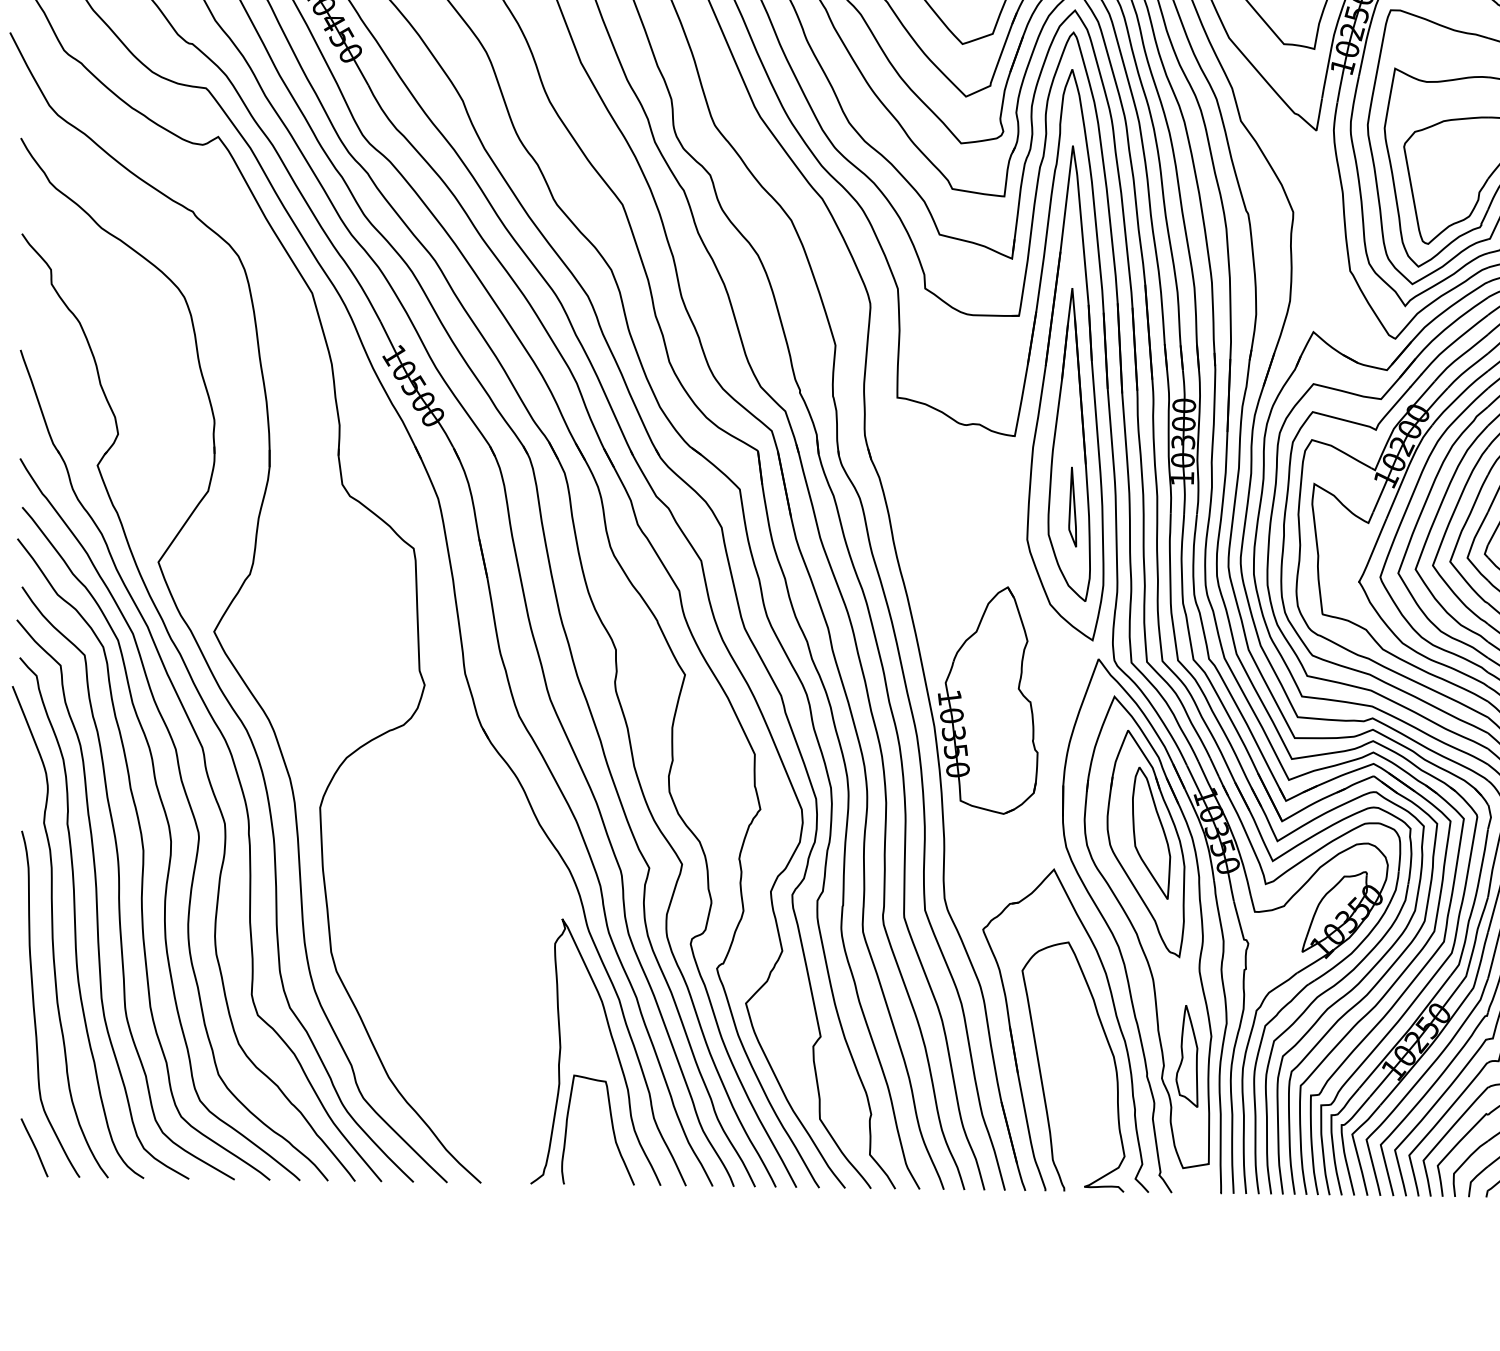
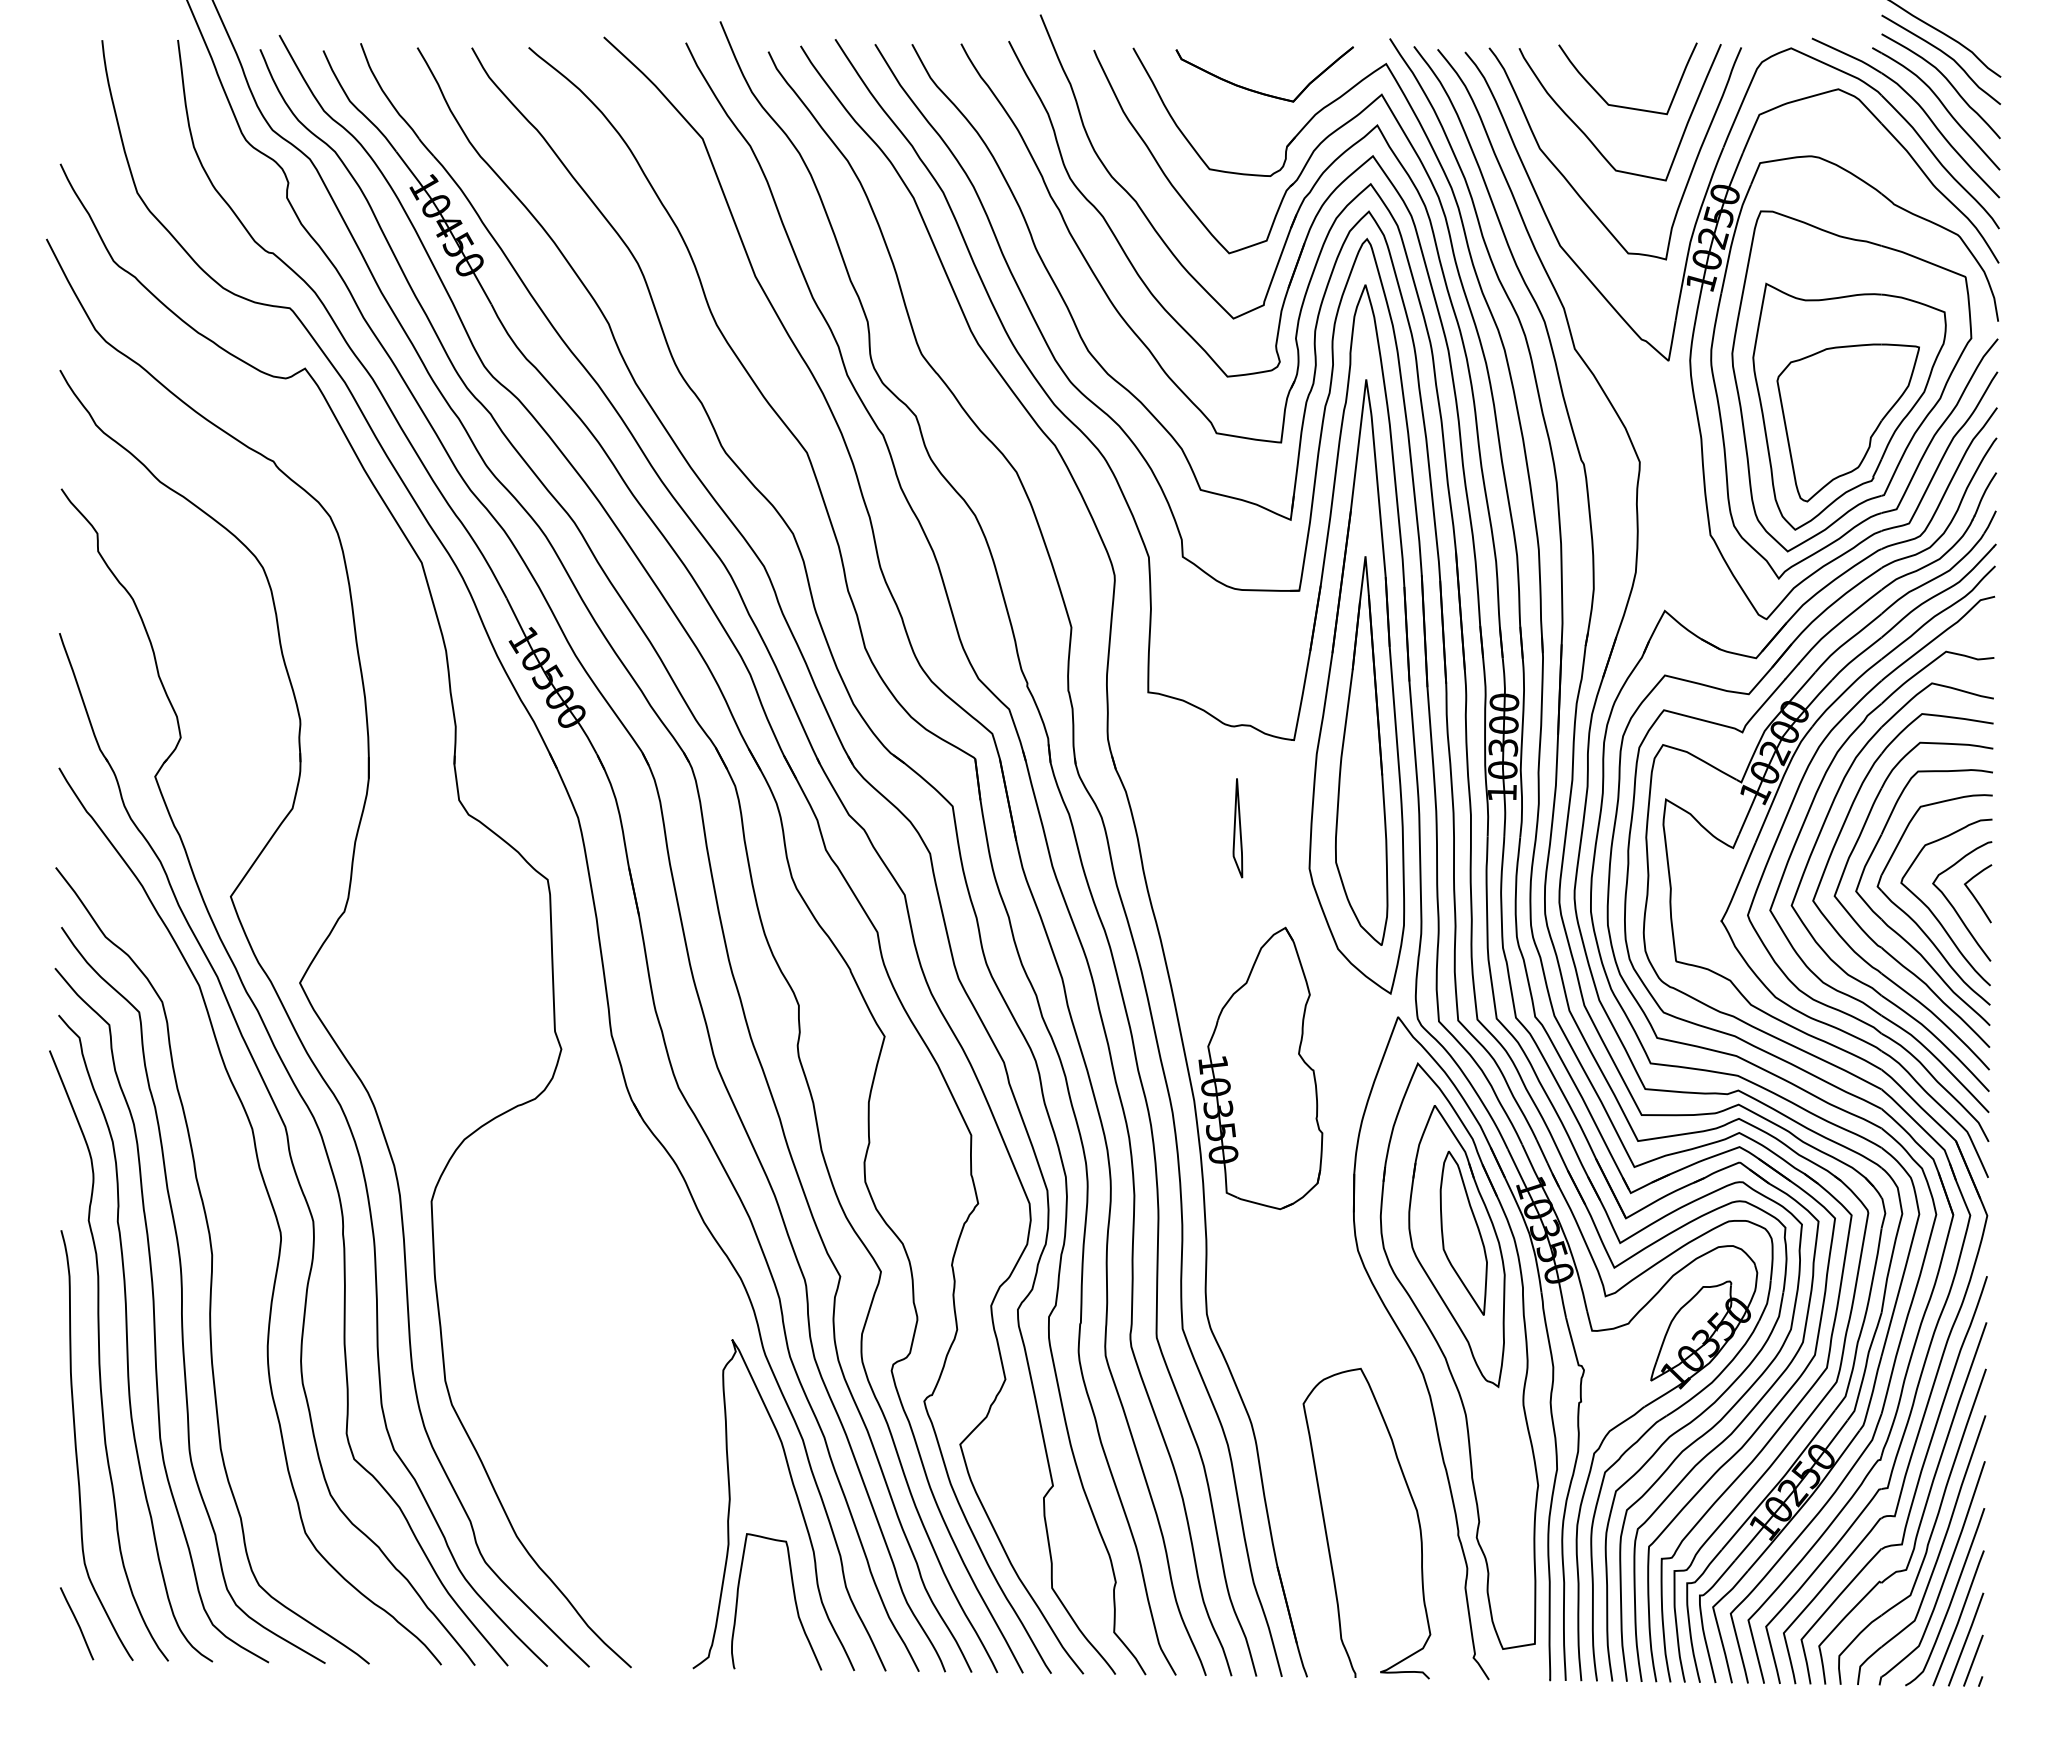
part: (1072, 507) -> (1237, 828), moved
curve: (170, 843) -> (245, 1246), removed
part: (1115, 1017) -> (1419, 1461), removed
part: (1186, 1055) -> (1507, 1509), removed

